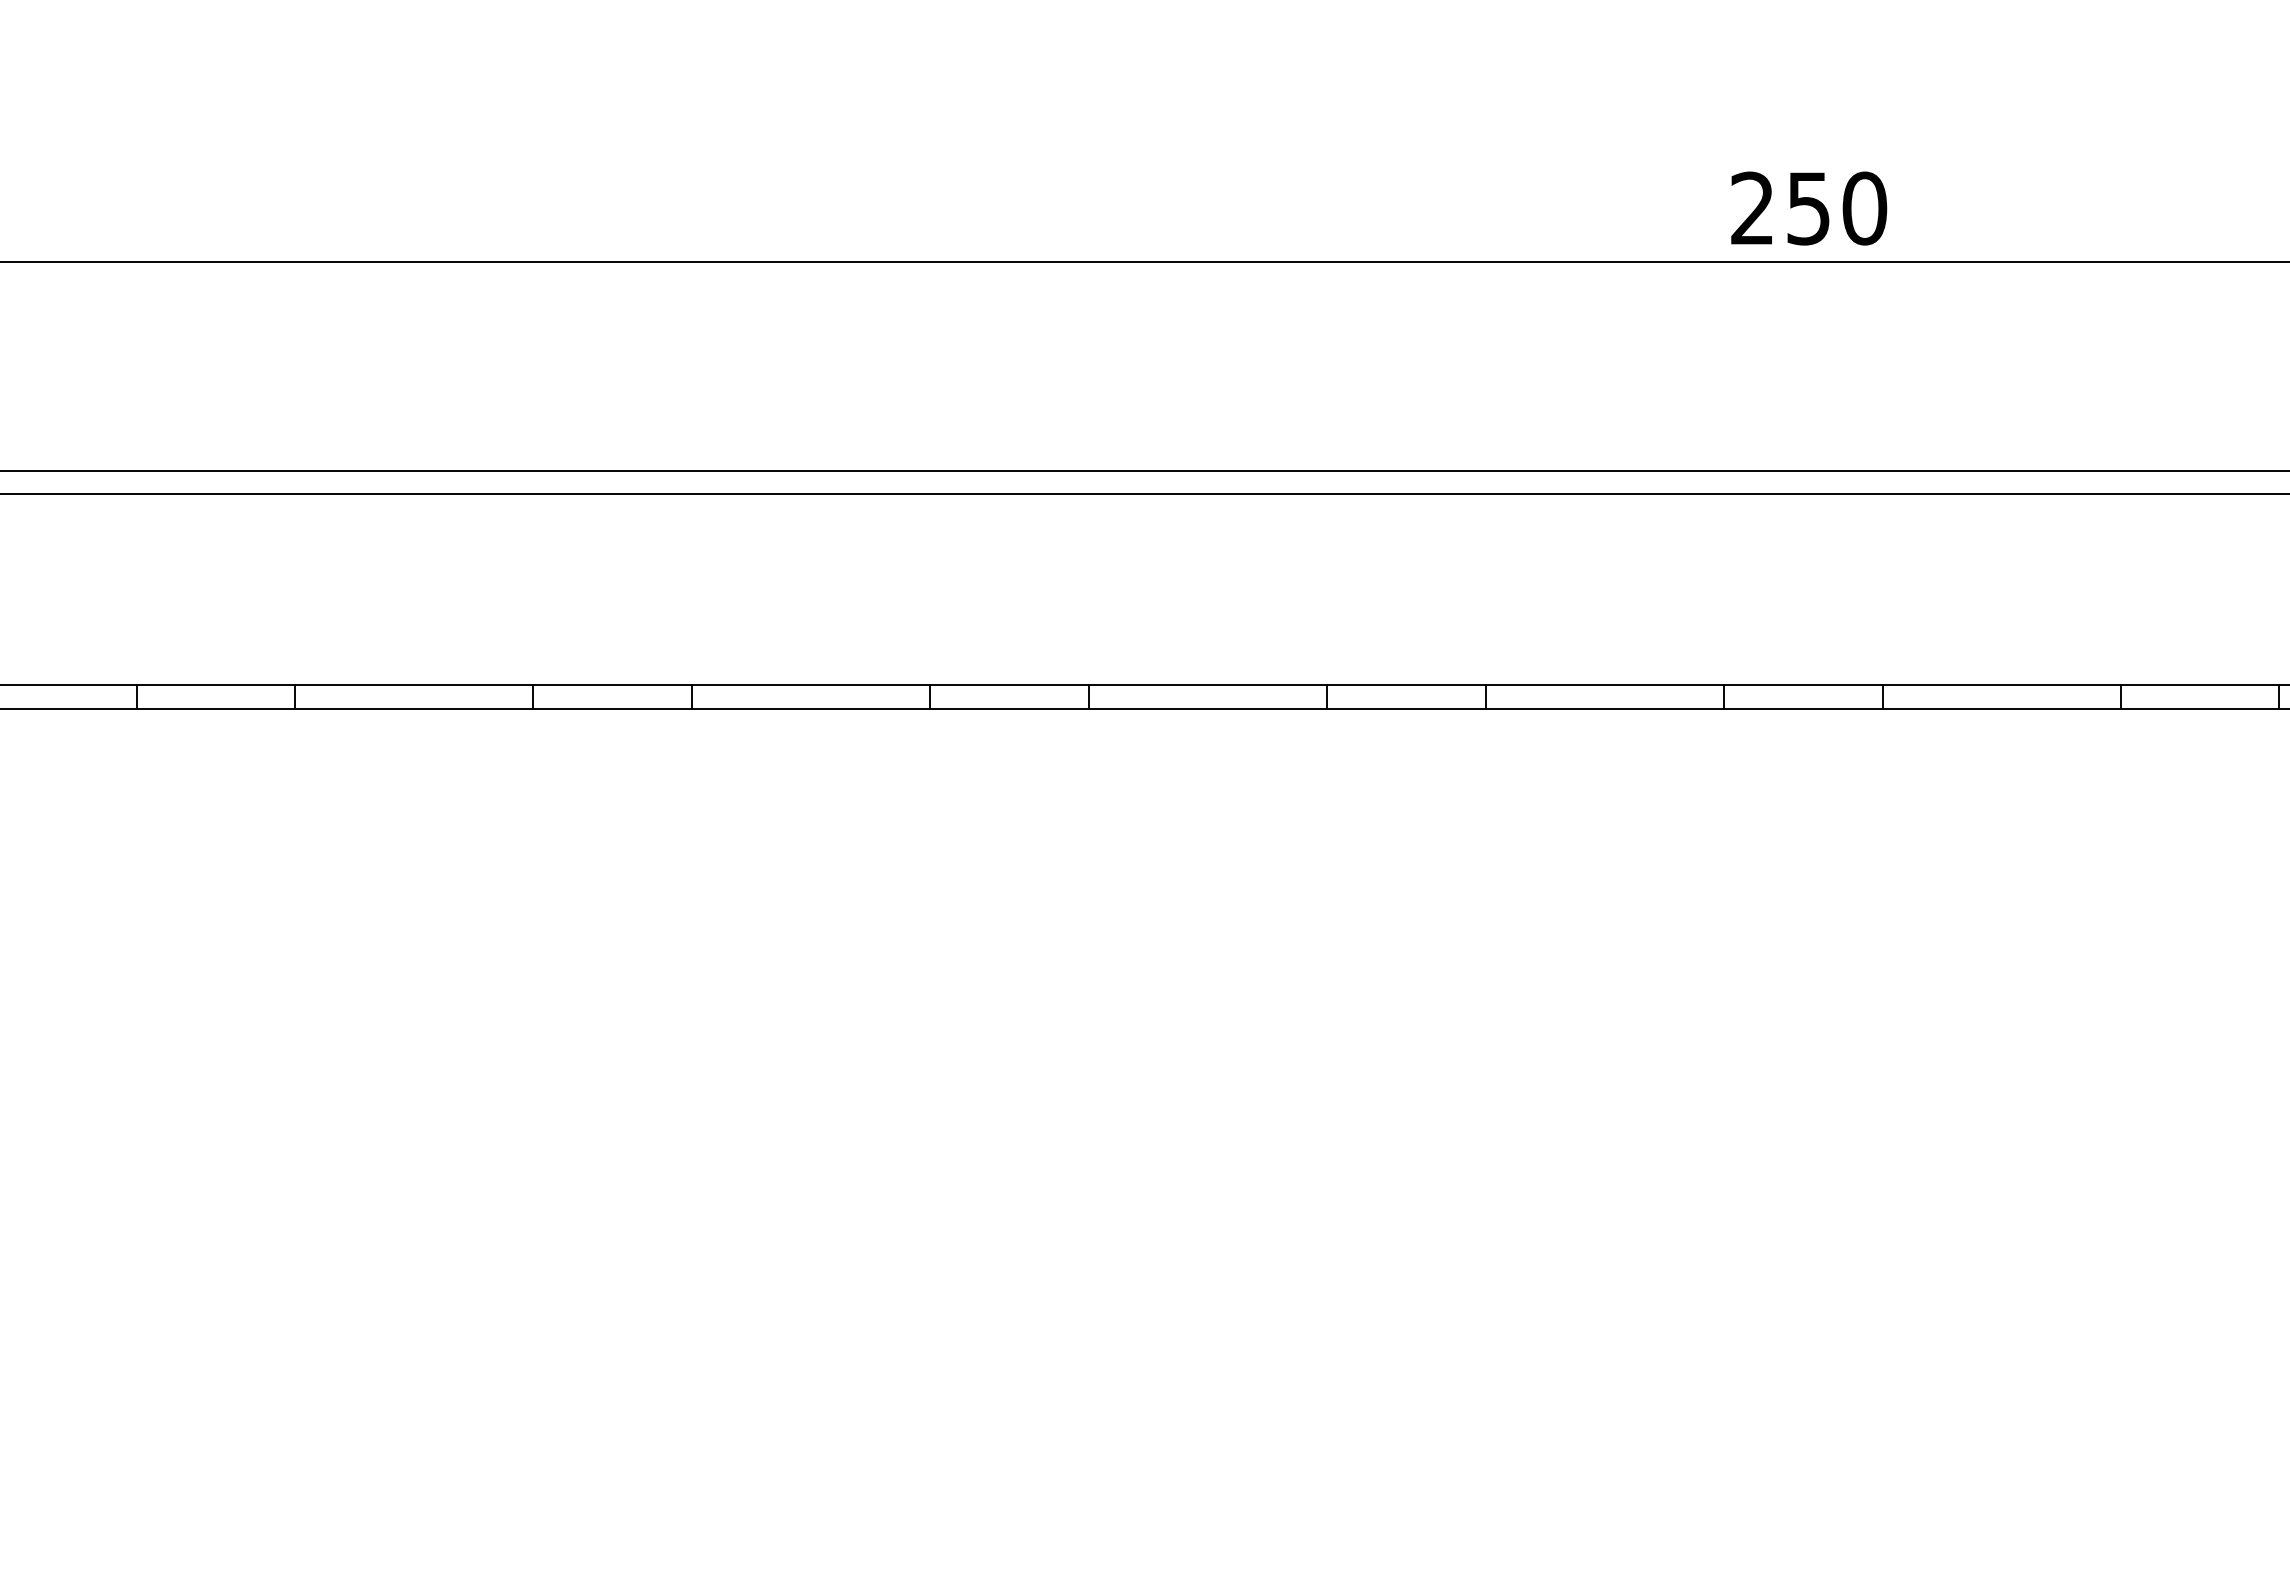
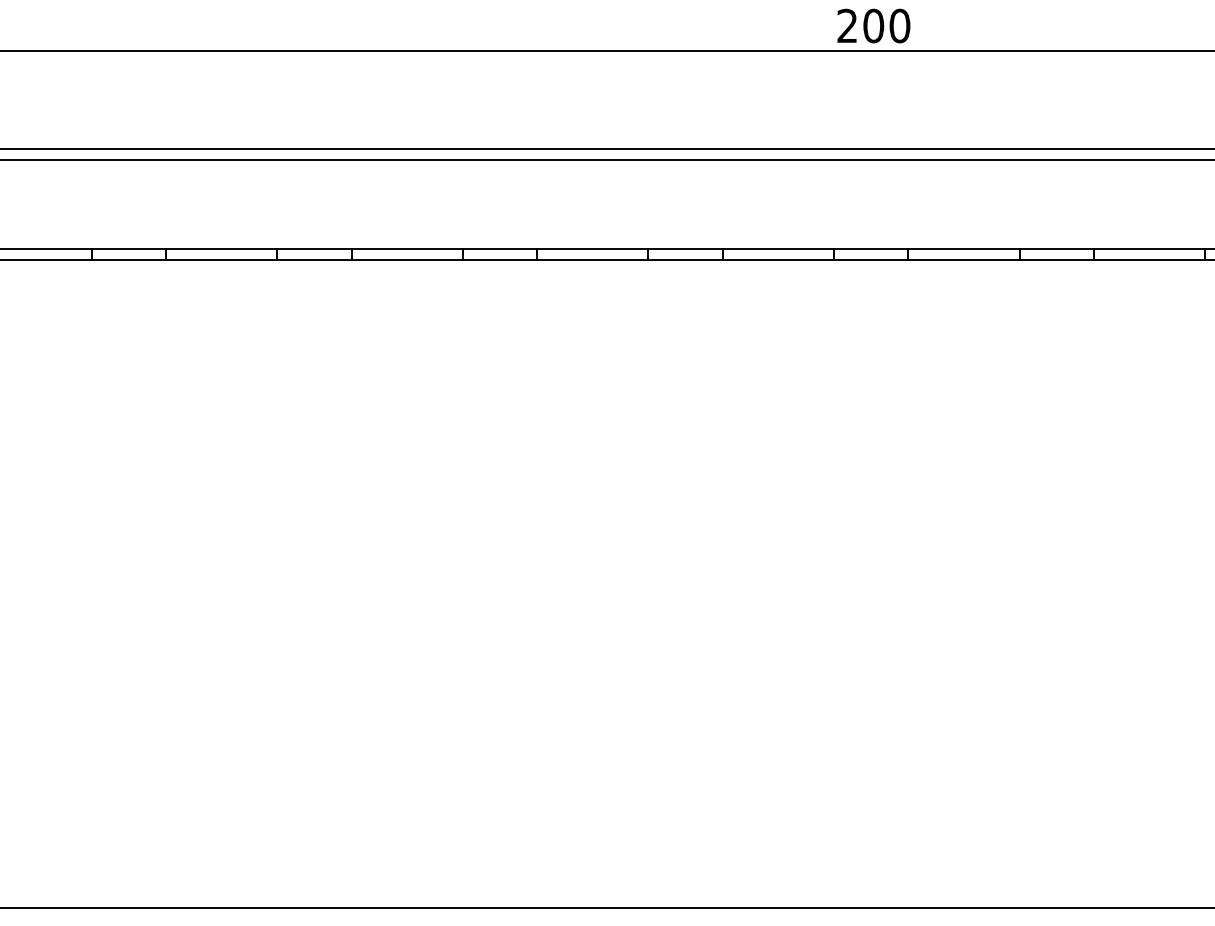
text: (1808, 207) -> (873, 25), 250 -> 200

